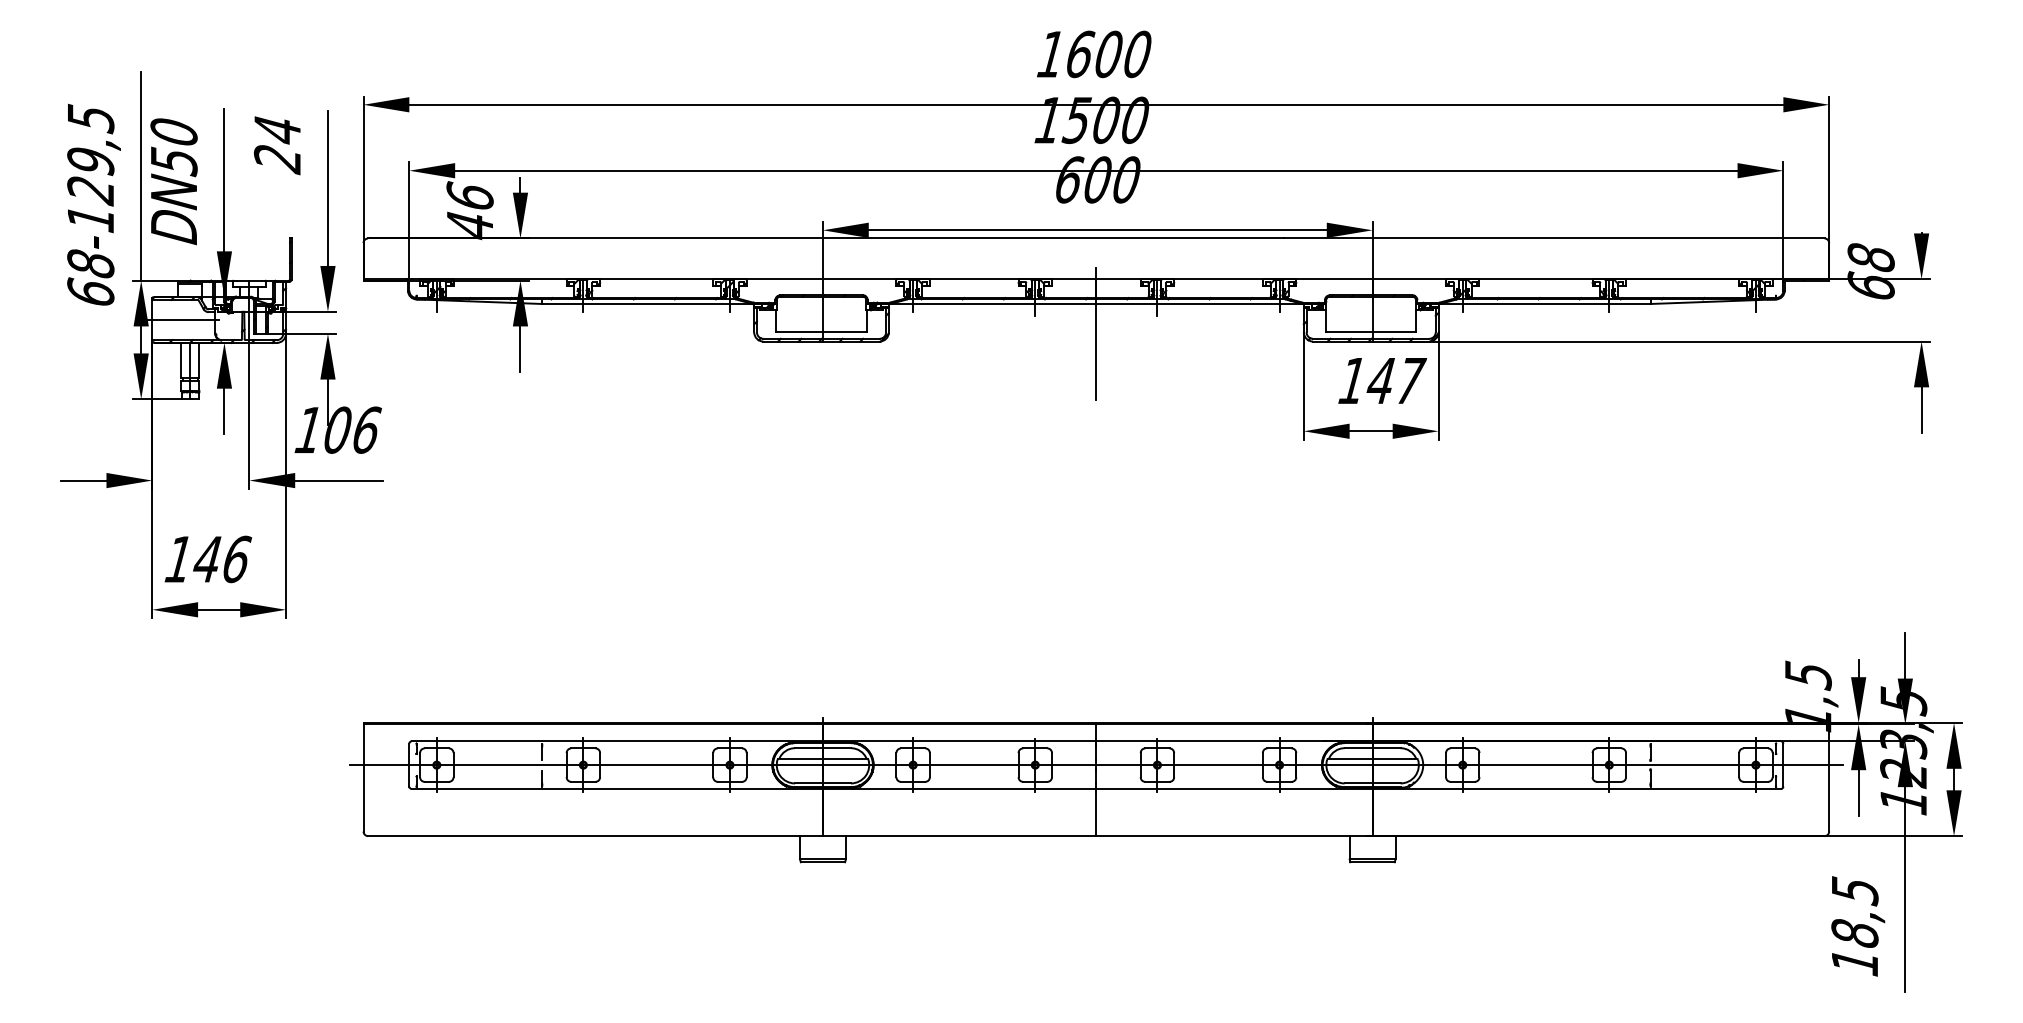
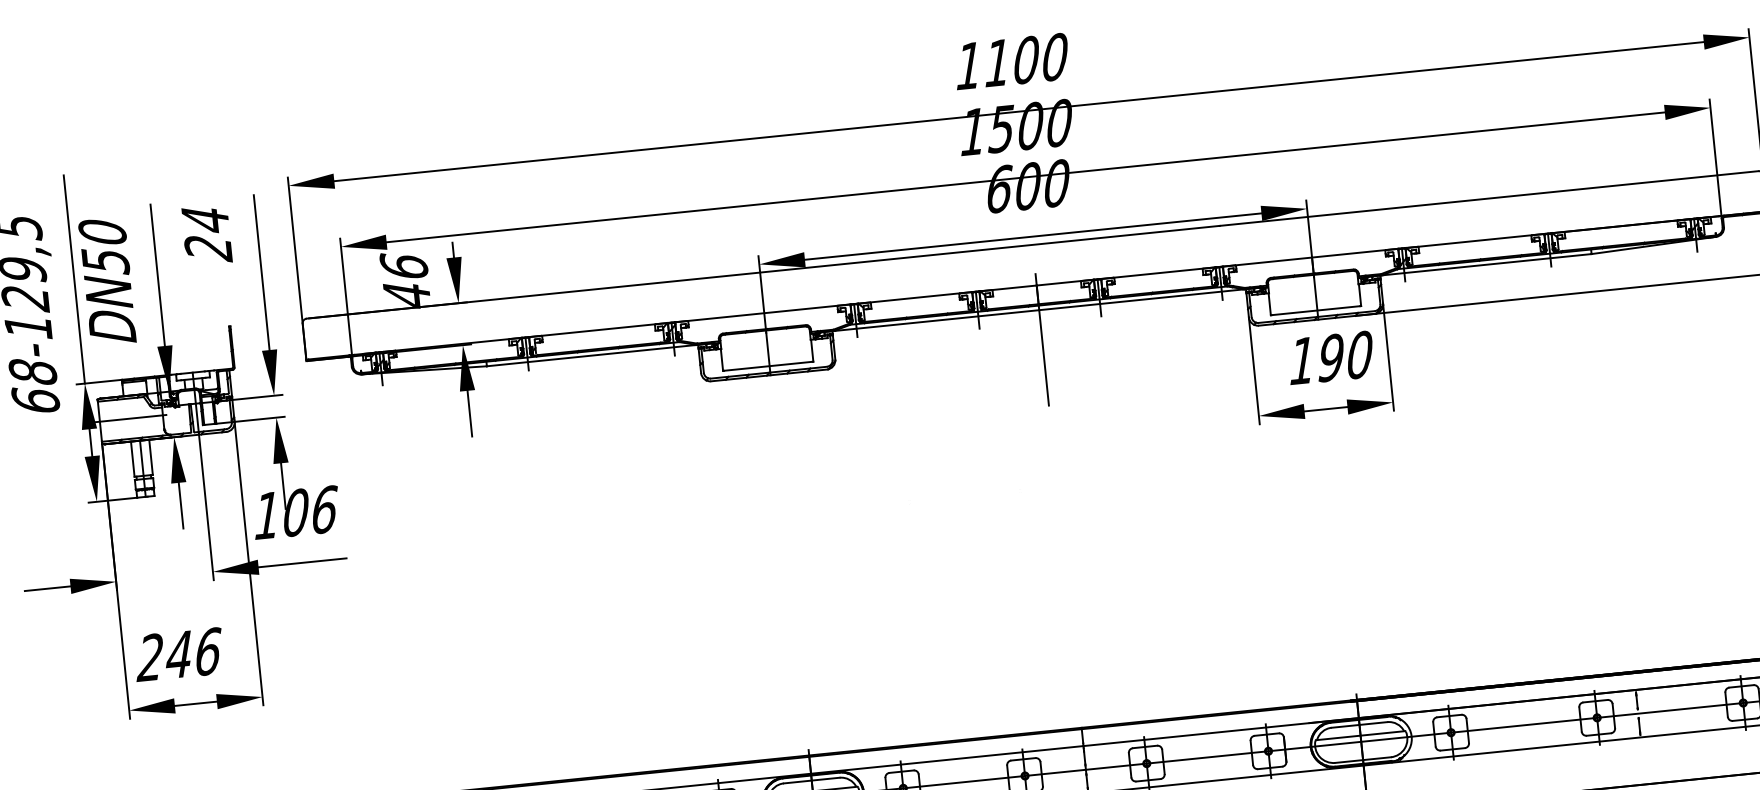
text: (1080, 54) -> (998, 63), 1600 -> 1100
text: (1396, 380) -> (1346, 356), 147 -> 190
text: (177, 558) -> (149, 656), 146 -> 246

